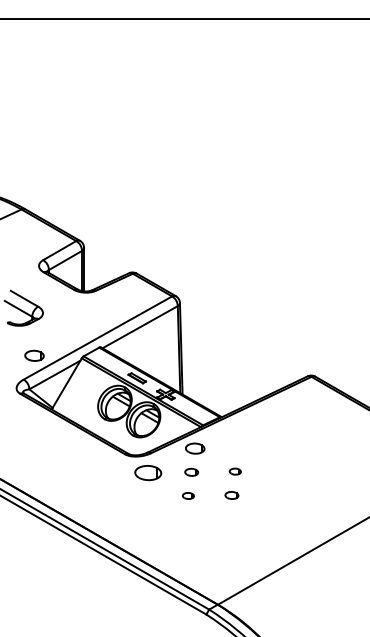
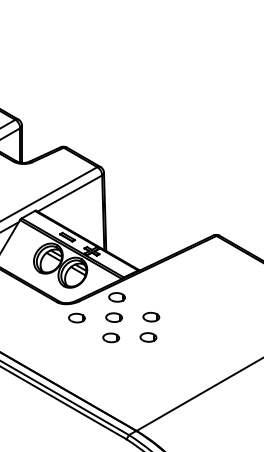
part: (235, 471) -> (151, 316), size x1.67
part: (148, 472) -> (77, 317), size x0.71
part: (191, 472) -> (113, 317), size x1.43
part: (188, 495) -> (111, 337), size x1.67
part: (231, 495) -> (148, 337), size x1.43

